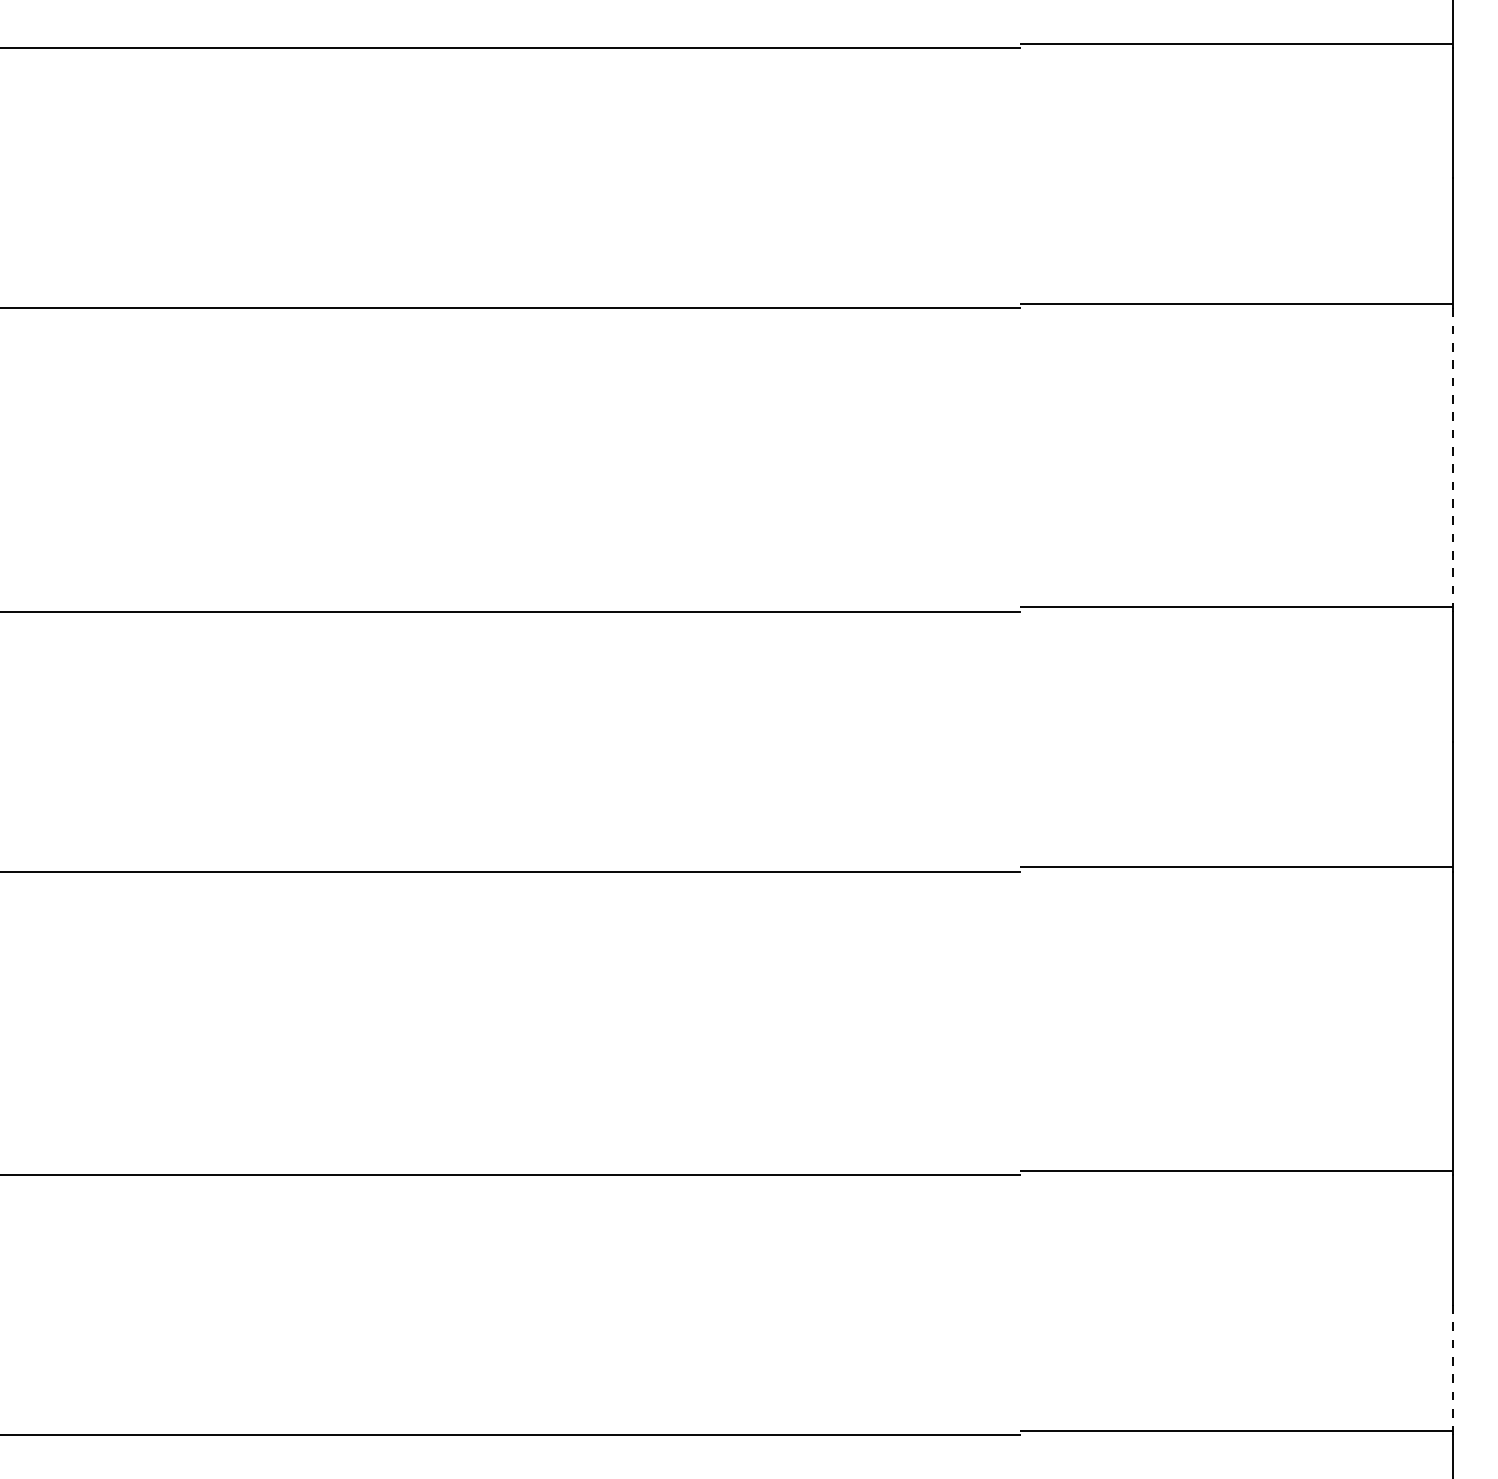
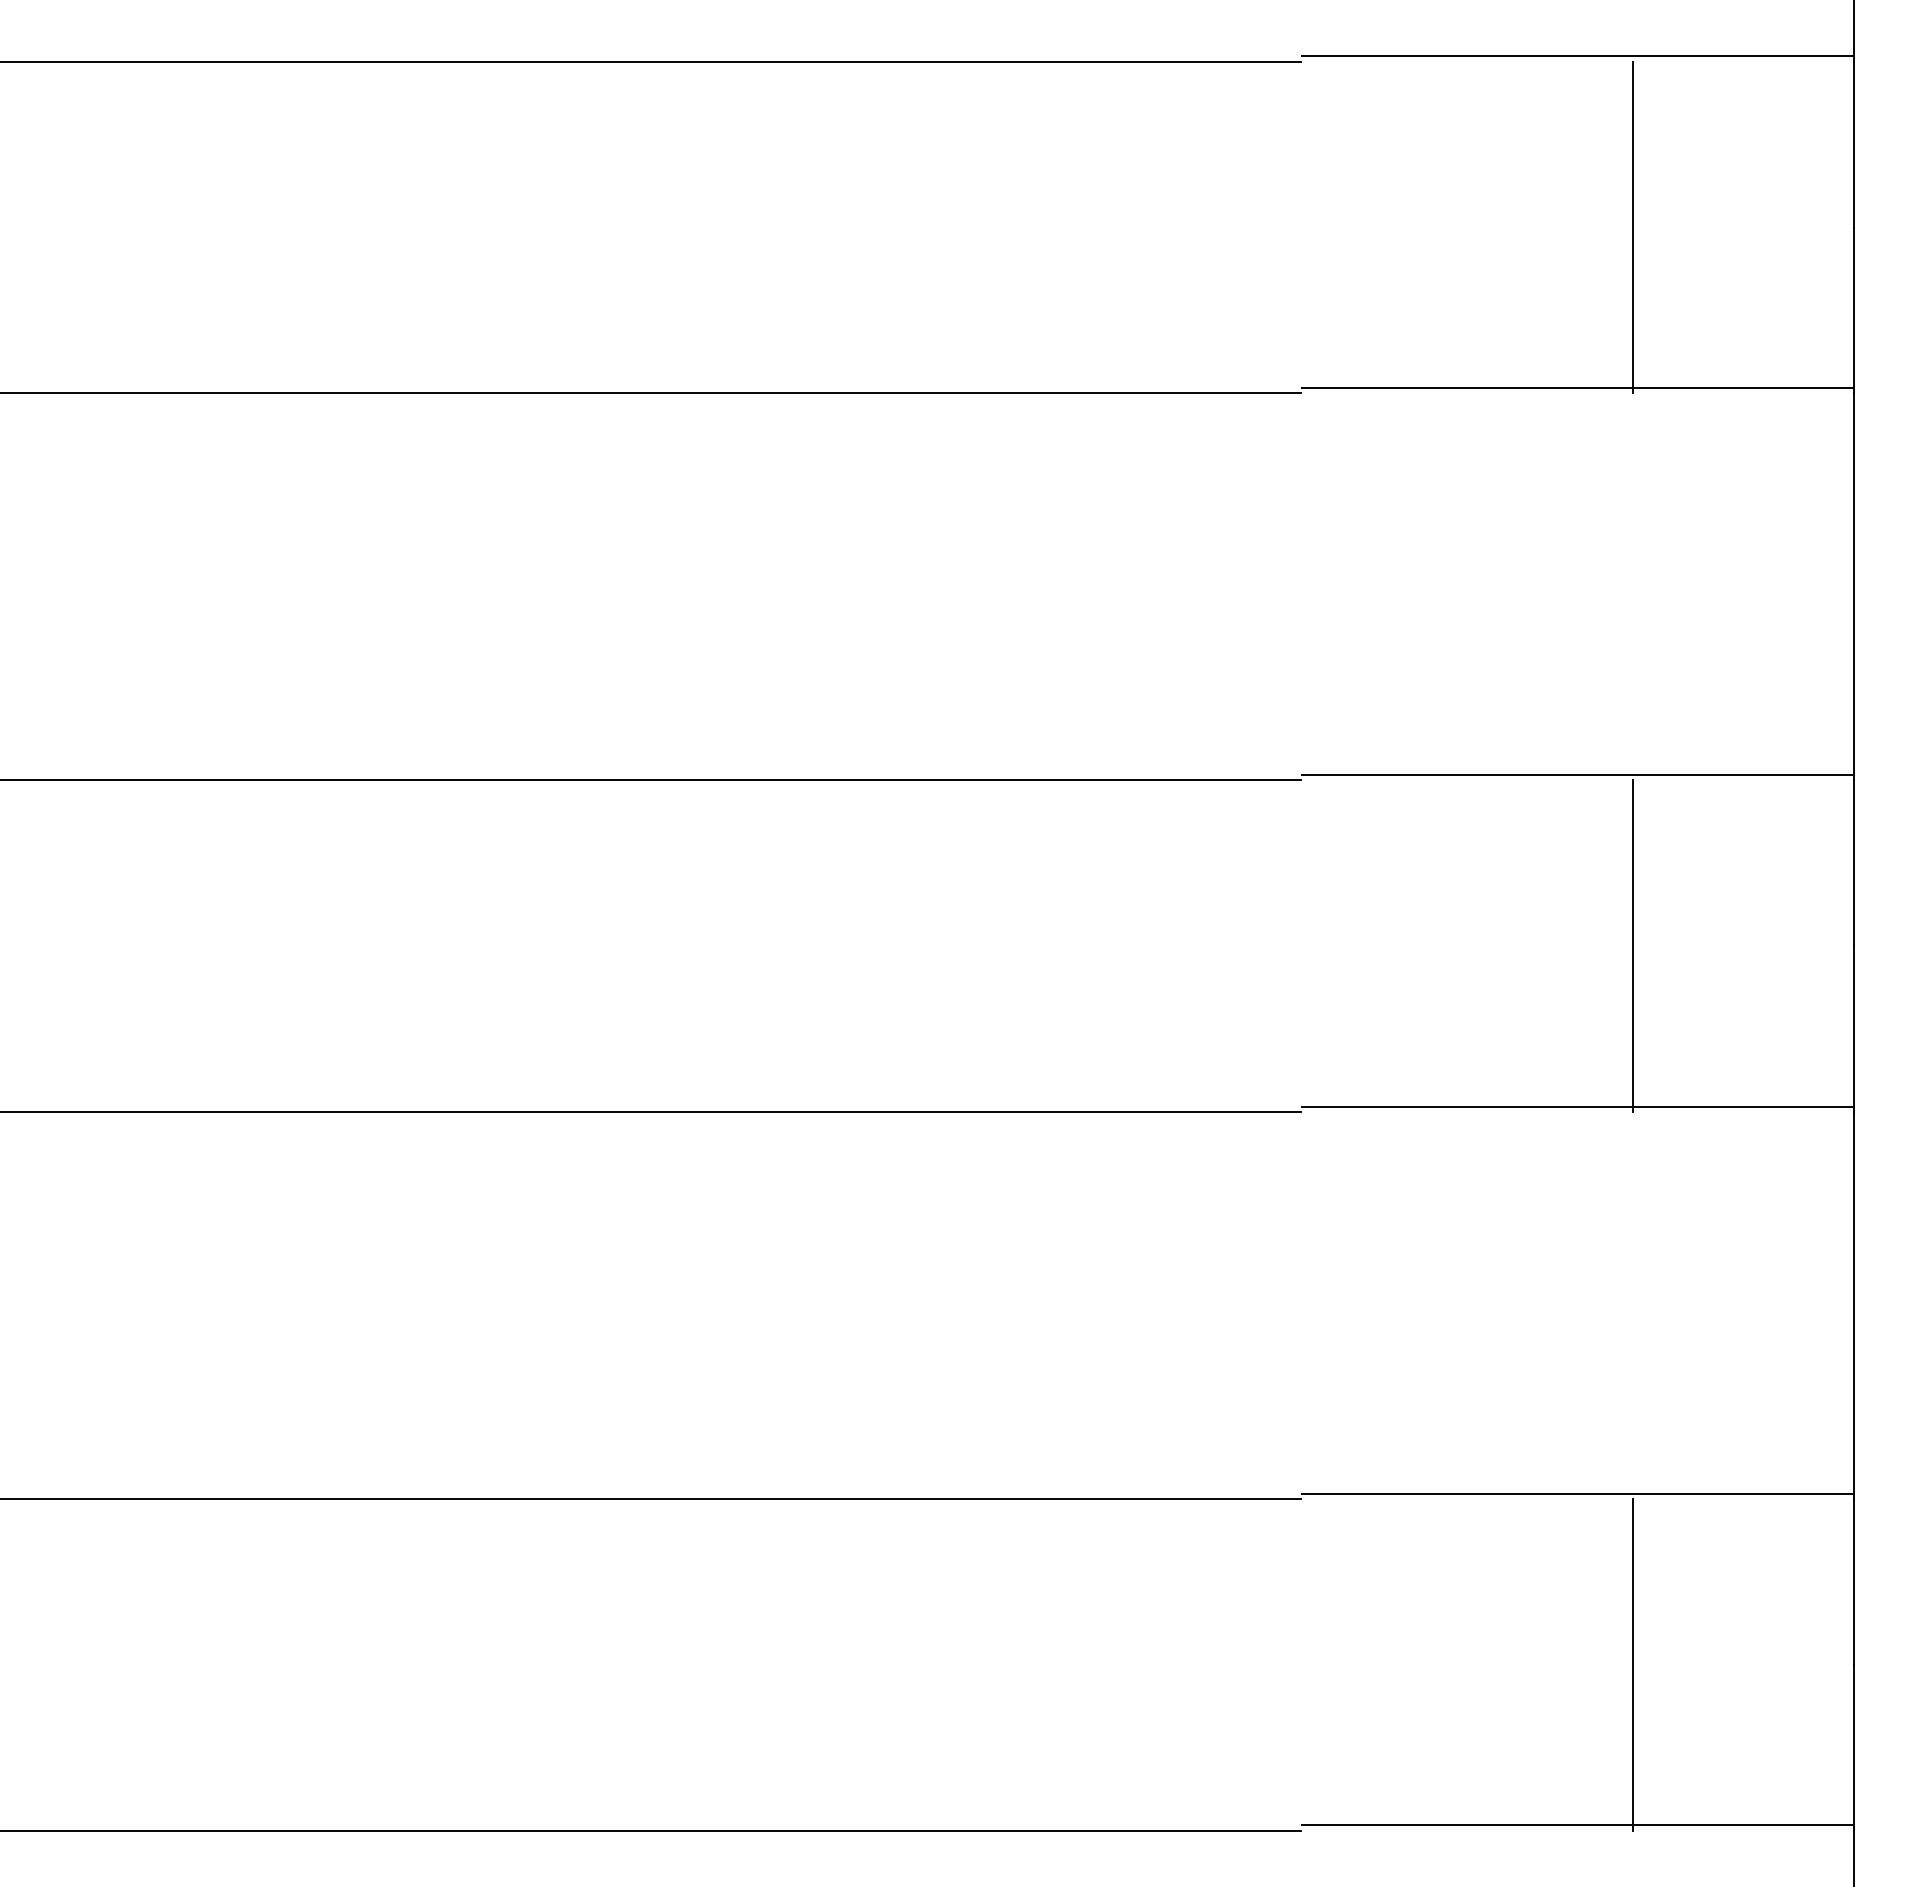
line: (1279, 178) -> (1632, 227), added
line: (1453, 459) -> (1853, 586), dashed -> solid
line: (1279, 741) -> (1632, 945), added
line: (1279, 1304) -> (1632, 1664), added
line: (1453, 1369) -> (1853, 1747), dashed -> solid

